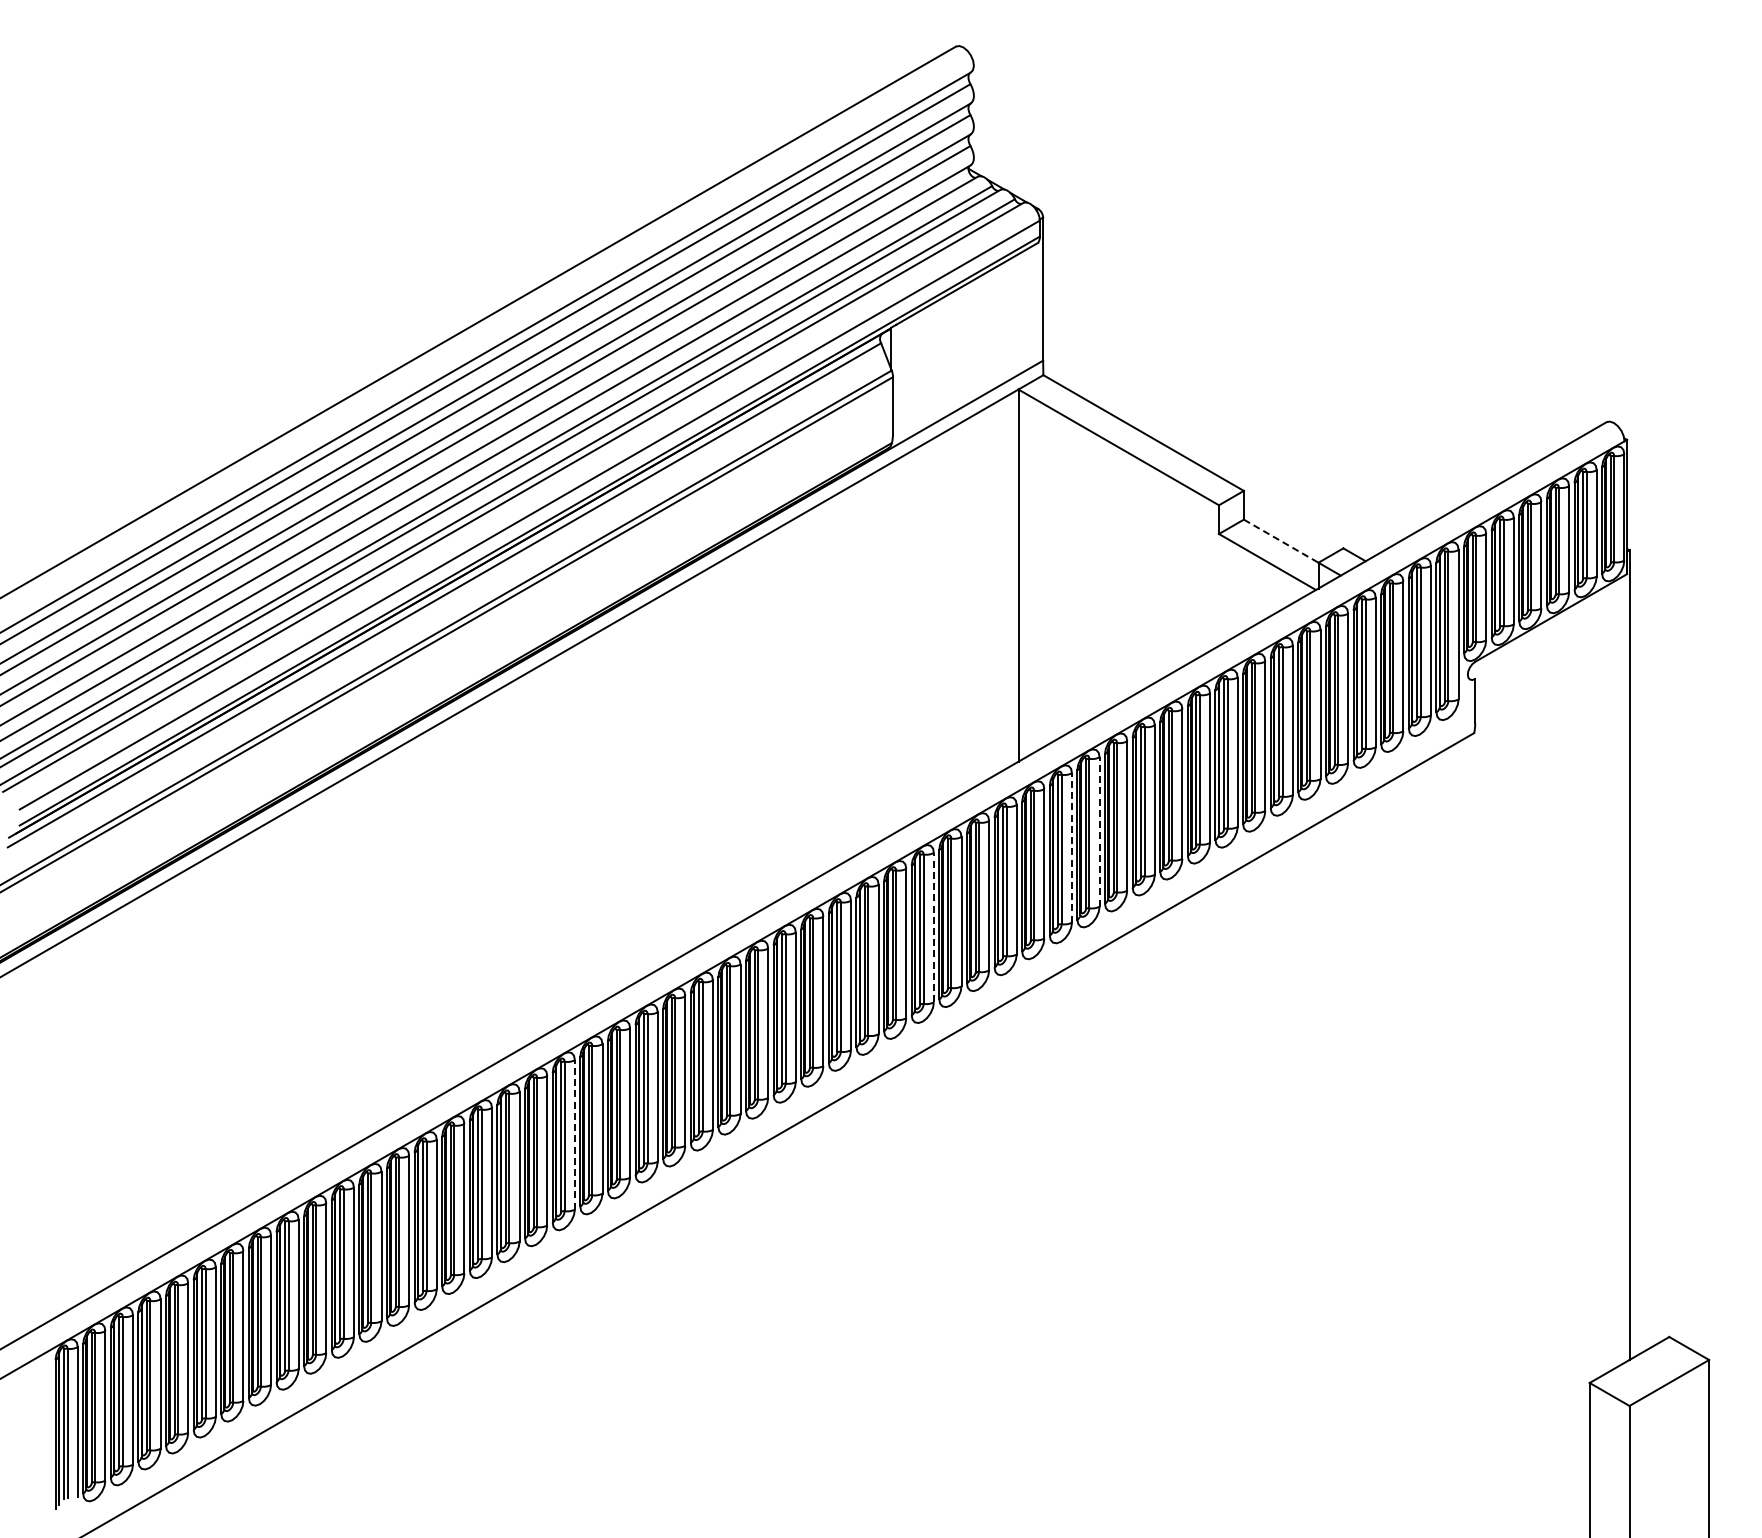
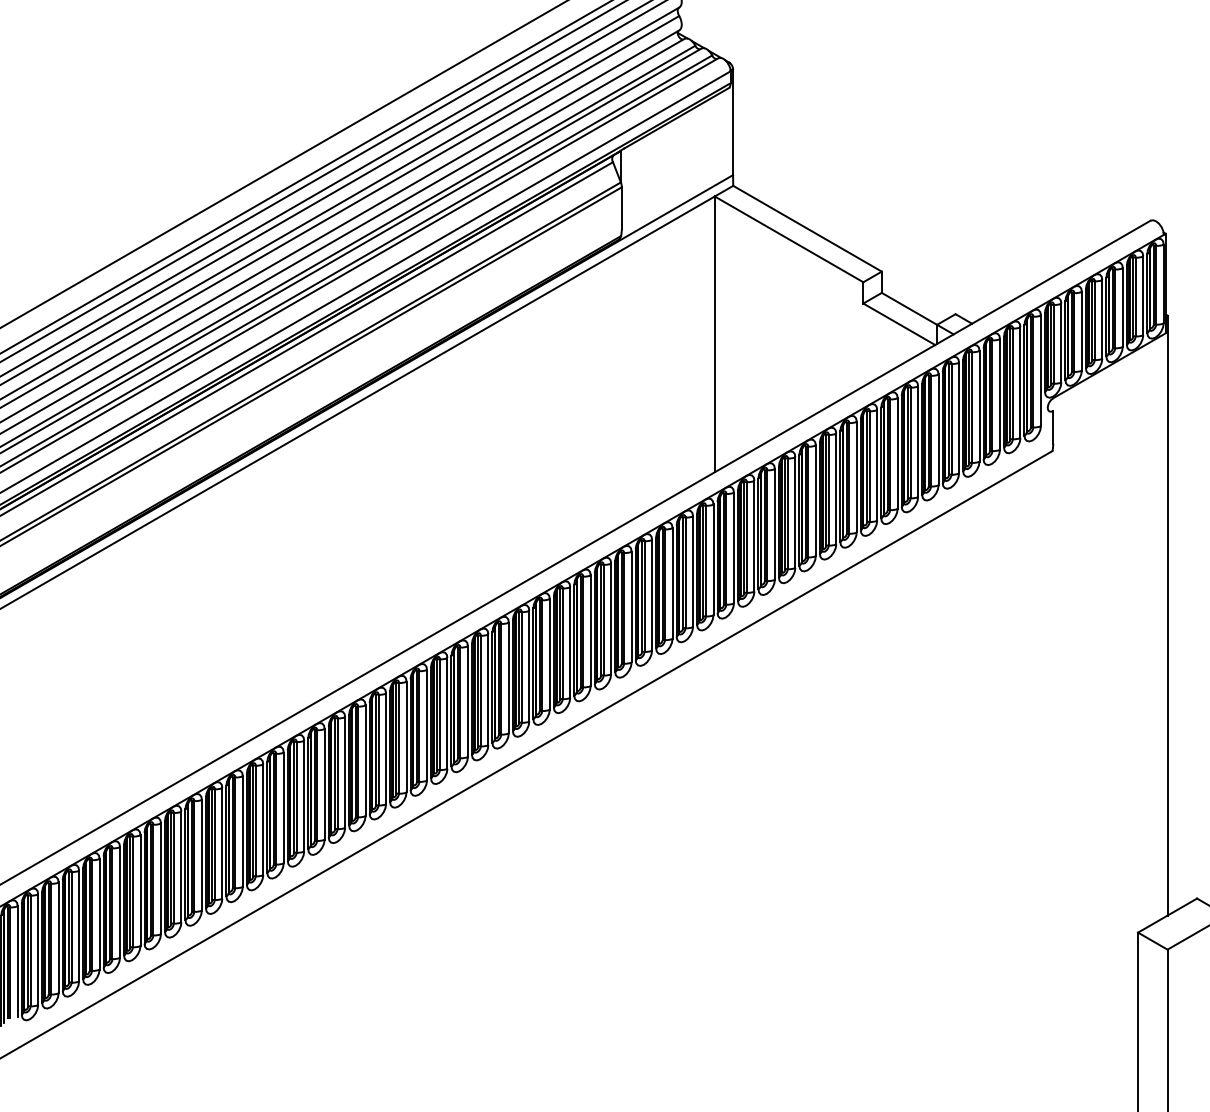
line: (1281, 541) -> (909, 309), dashed -> solid
line: (1099, 831) -> (774, 523), dashed -> solid
line: (1071, 847) -> (754, 535), dashed -> solid
line: (933, 927) -> (651, 595), dashed -> solid
line: (574, 1134) -> (385, 748), dashed -> solid

